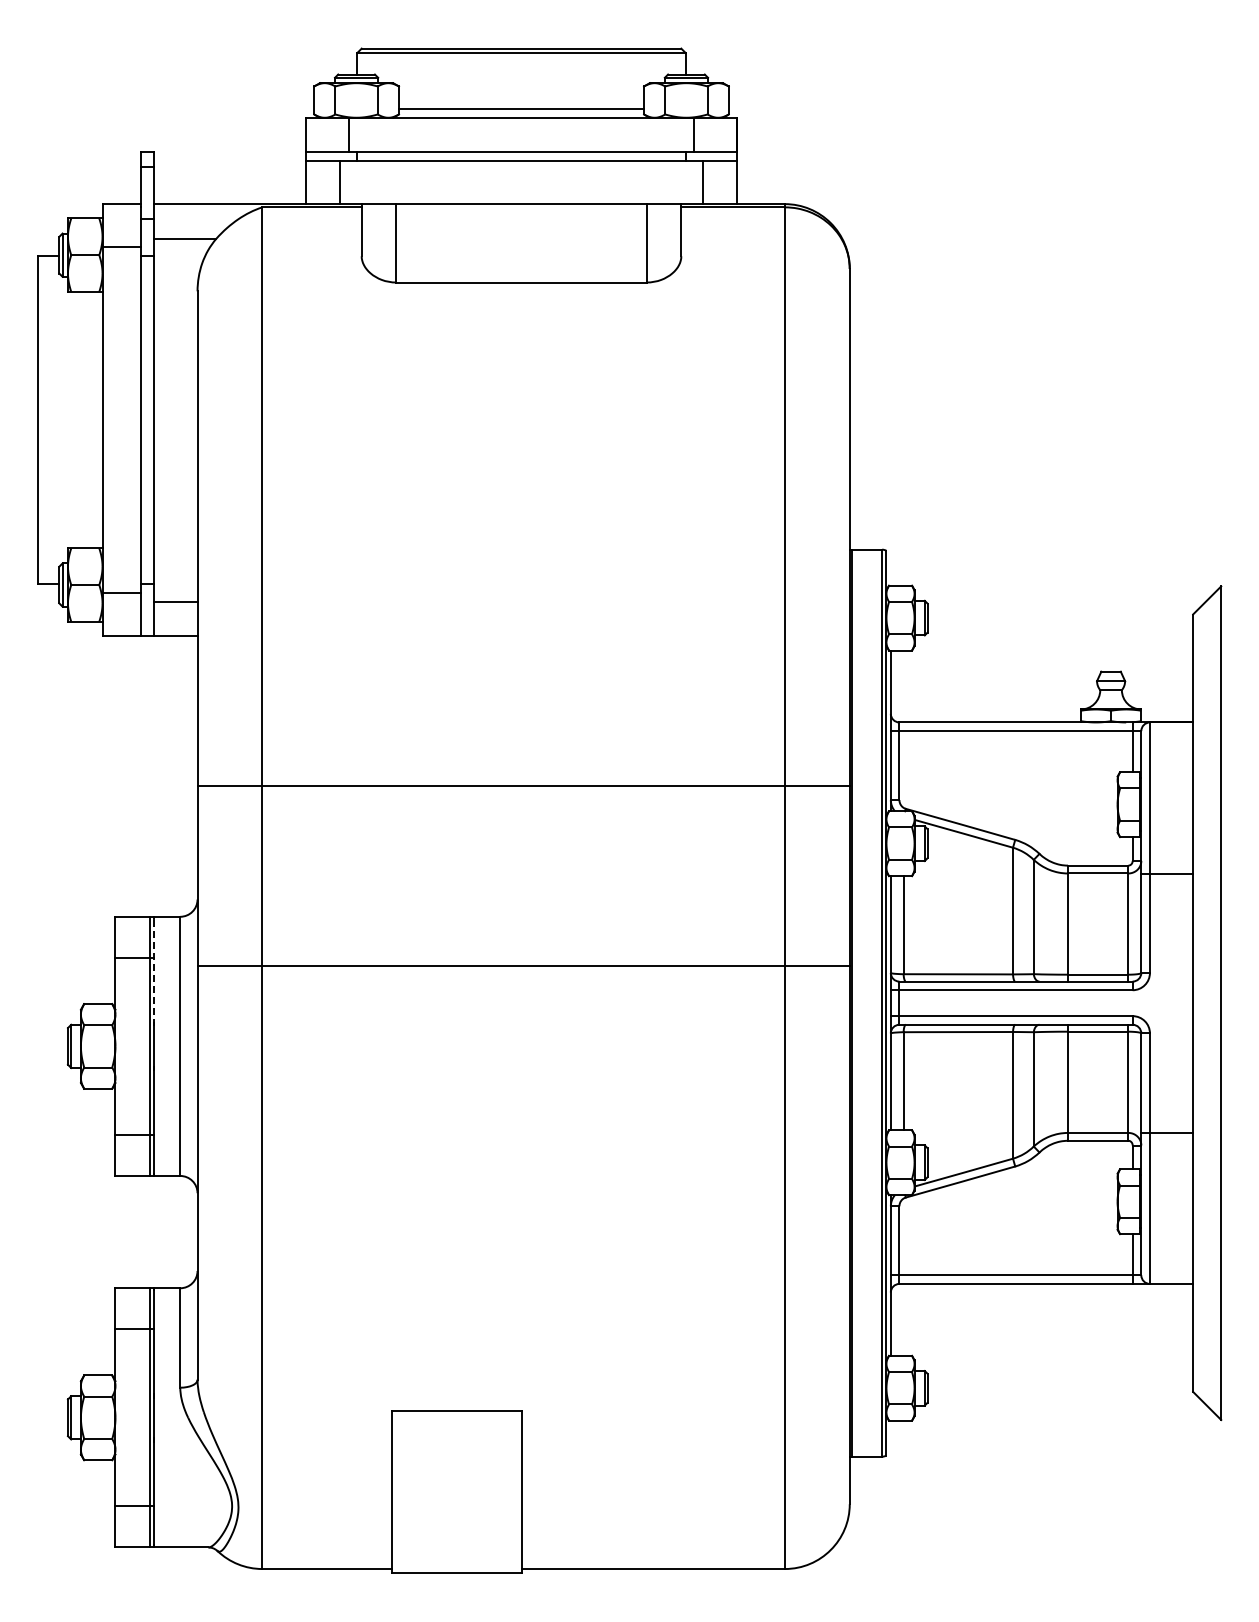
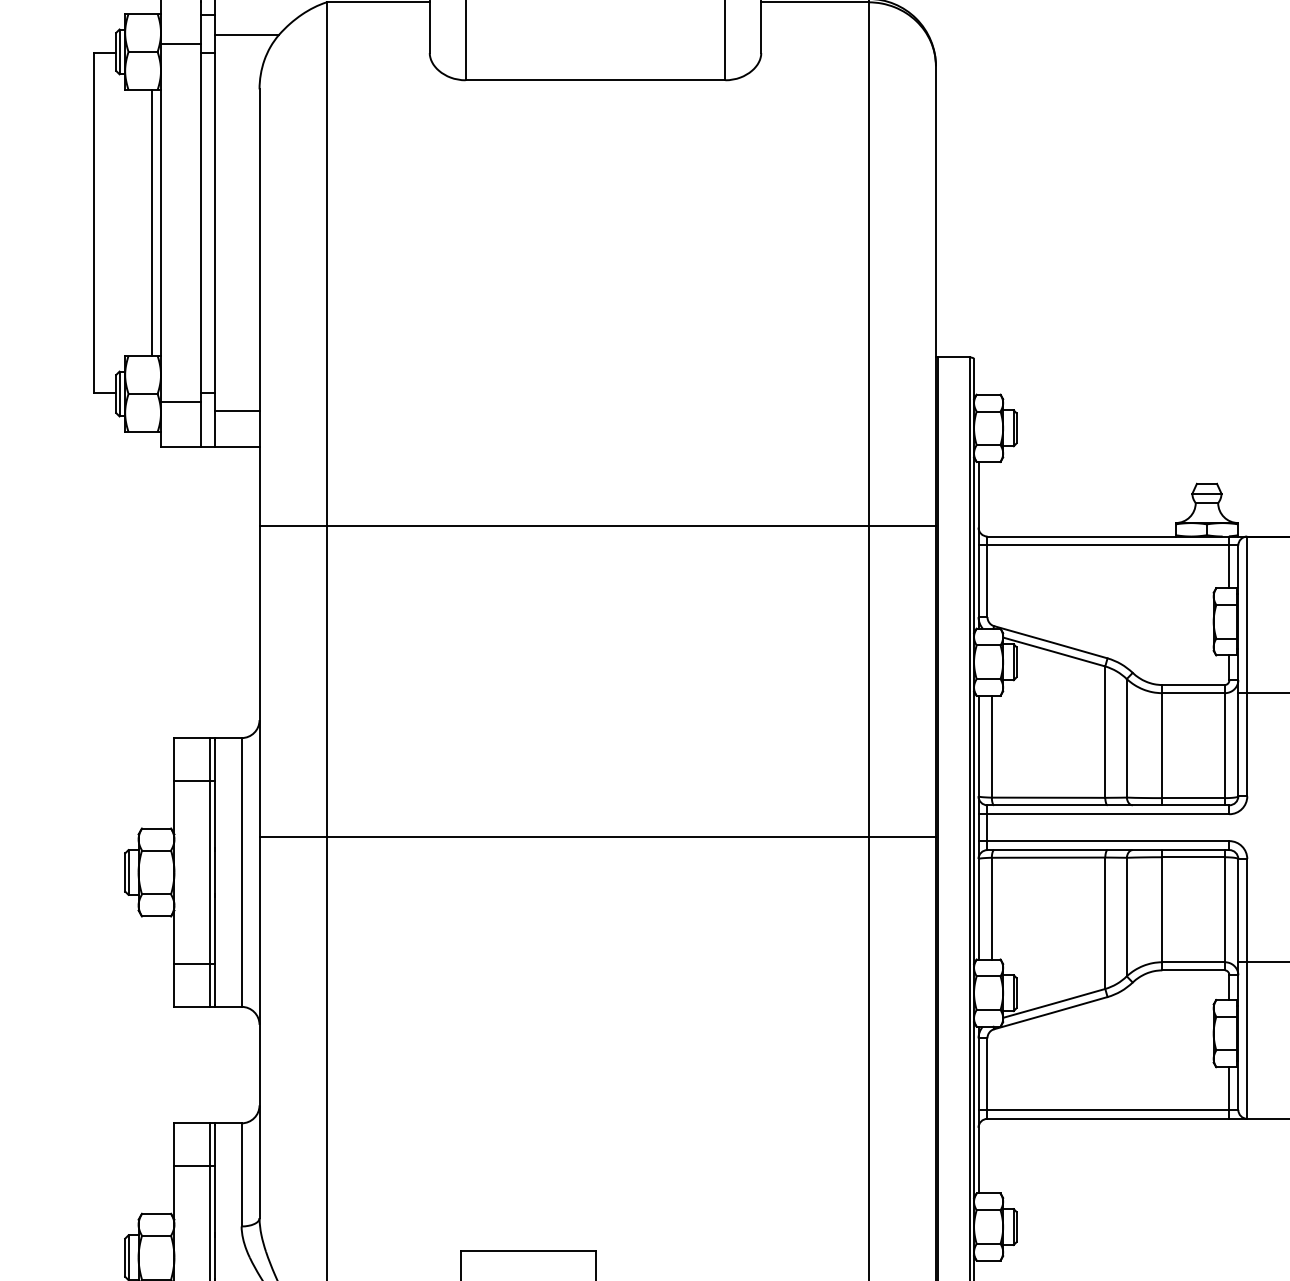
line: (93, 419) -> (151, 222), added
line: (523, 785) -> (597, 526), moved
line: (523, 965) -> (597, 836), moved
line: (154, 971) -> (214, 794), dashed -> solid

